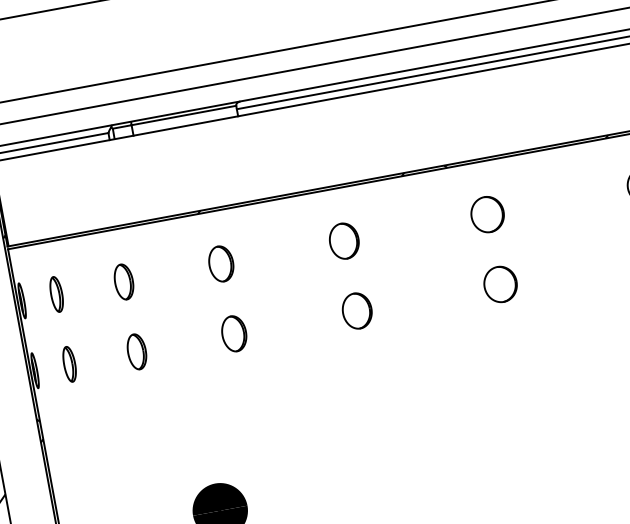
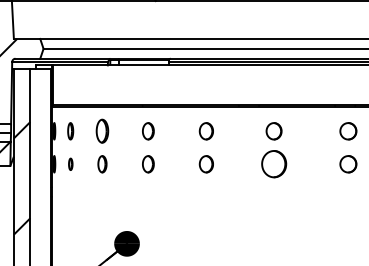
part: (124, 282) -> (102, 131), size x1.4
part: (499, 285) -> (273, 164), size x1.6
part: (69, 364) -> (70, 164), size x0.7

